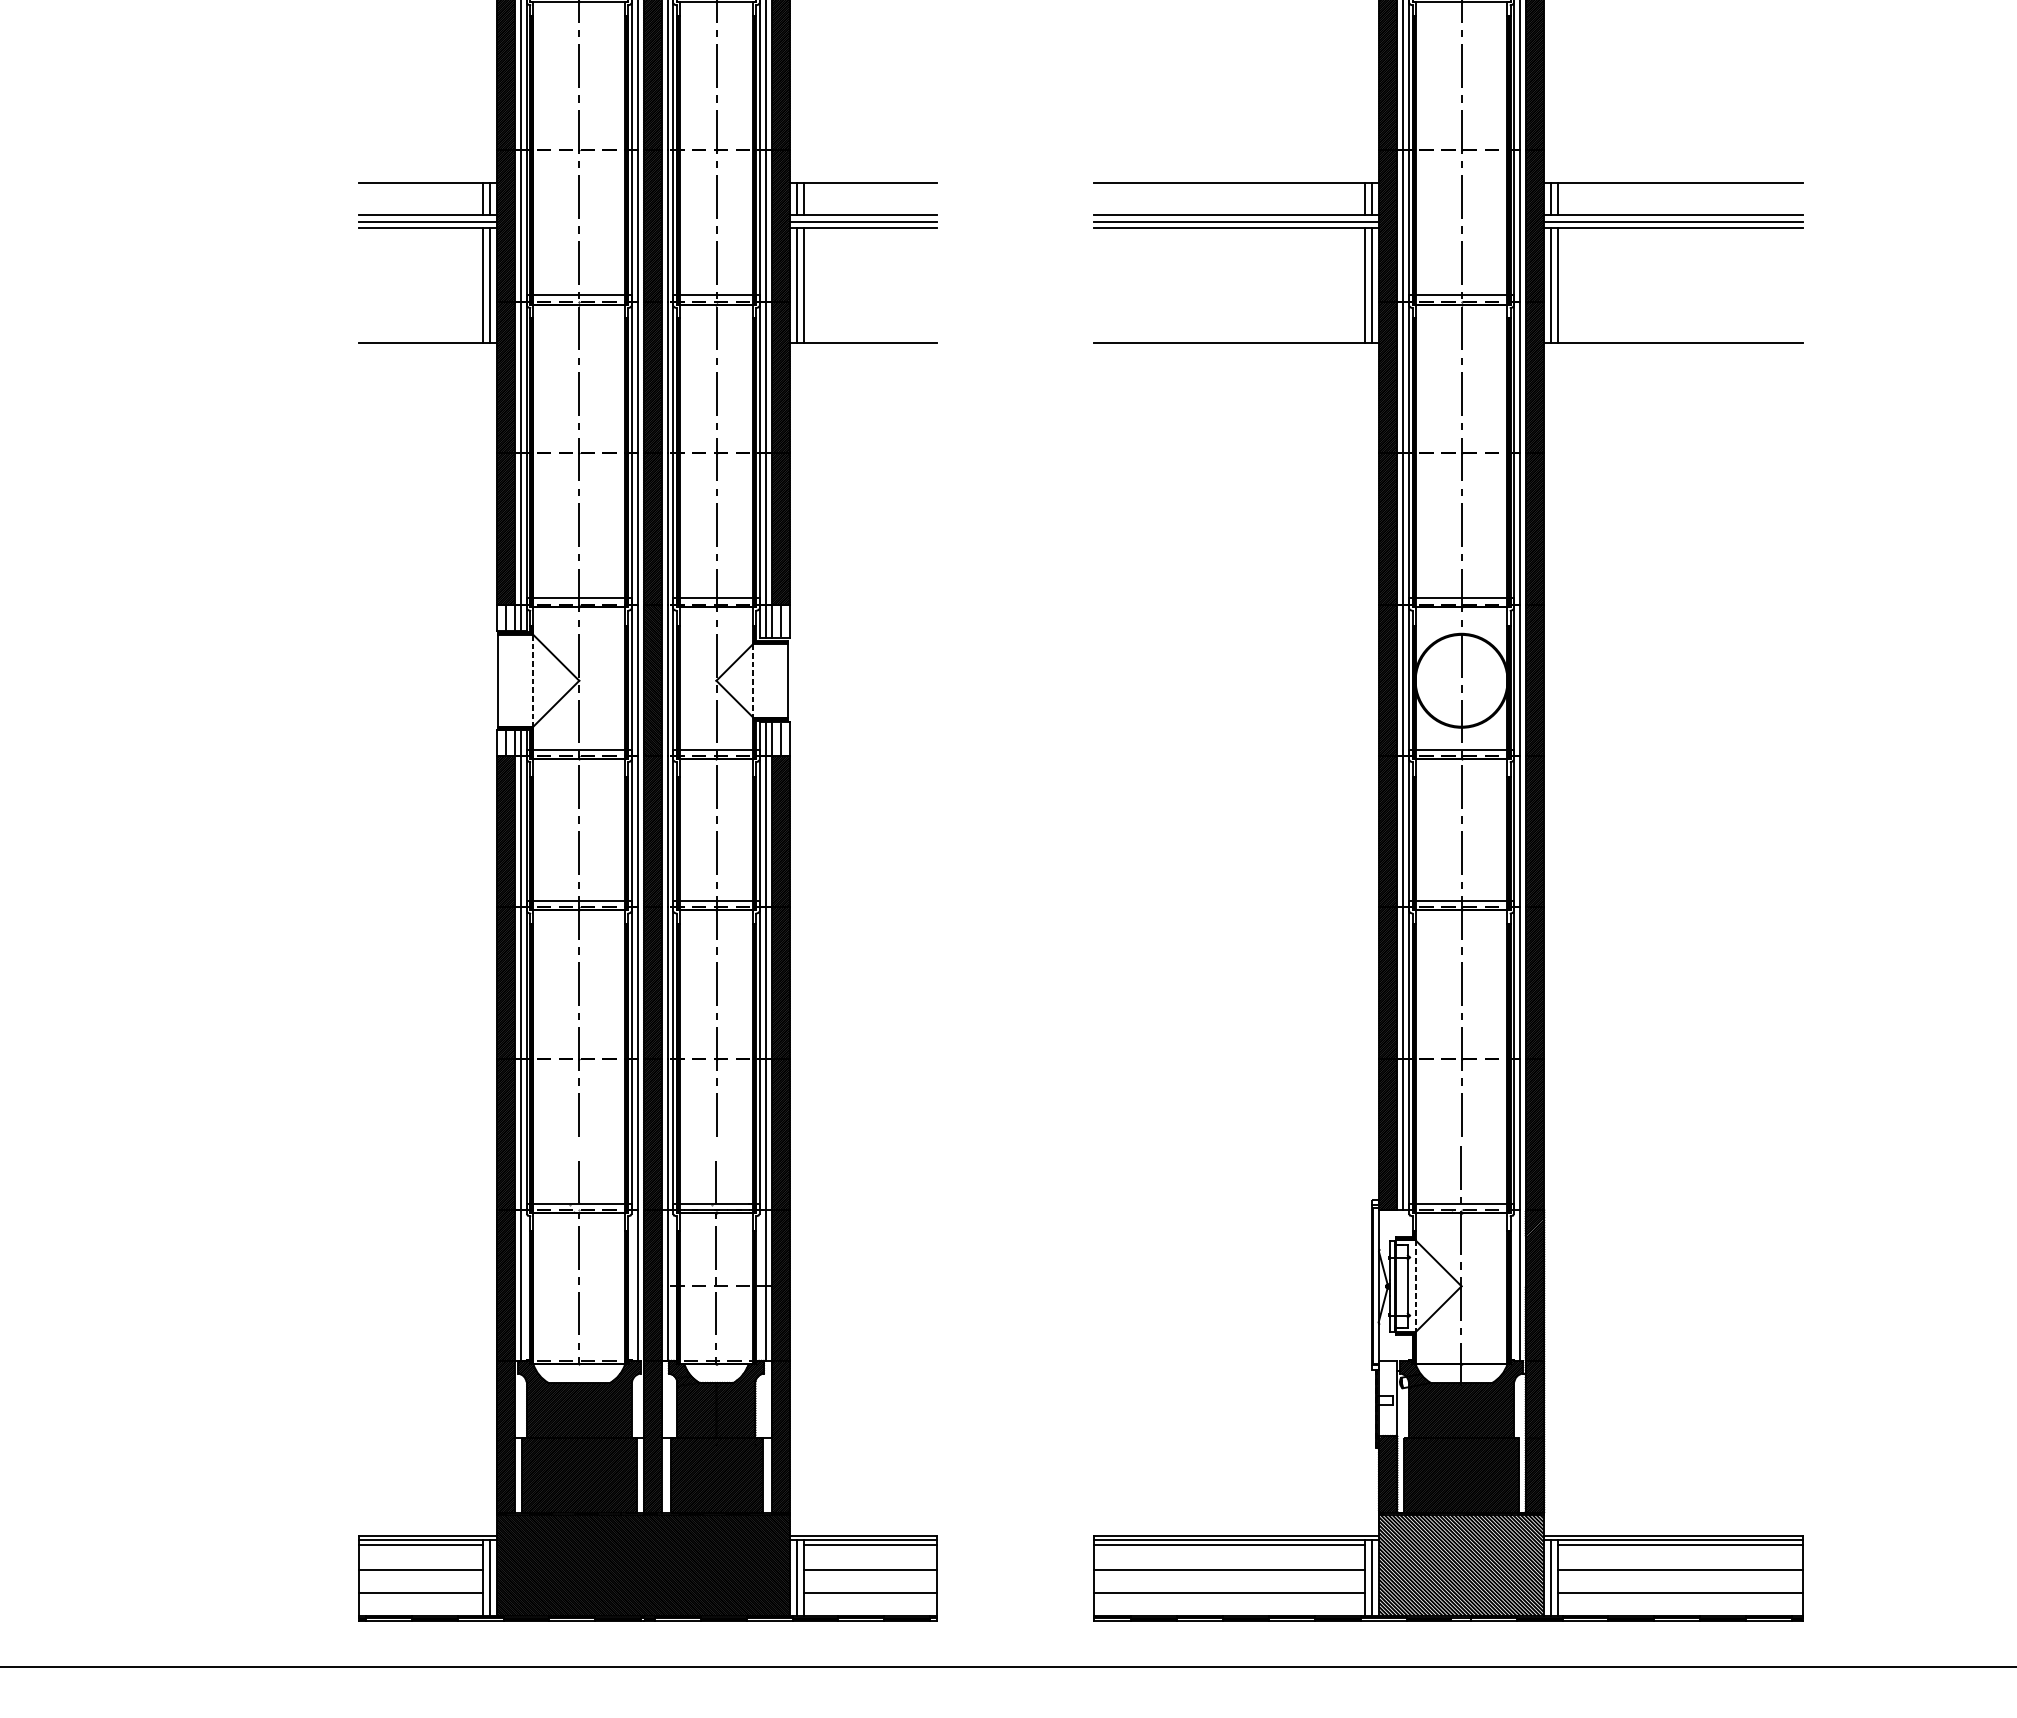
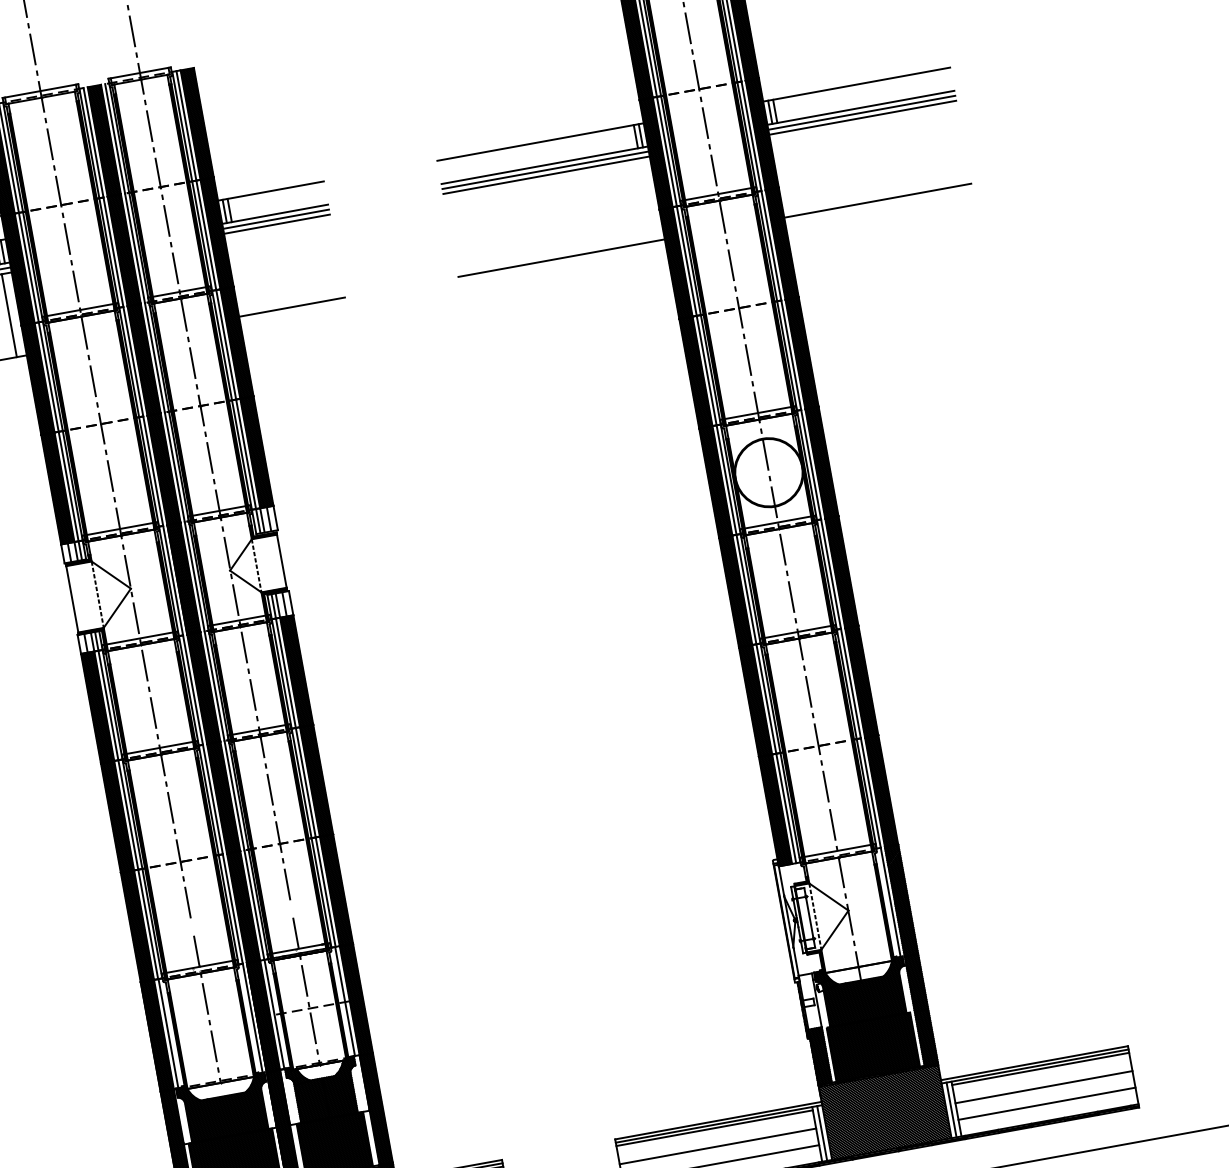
line: (489, 285) -> (14, 314), removed
line: (796, 285) -> (236, 274), removed
line: (803, 285) -> (241, 273), removed
line: (1365, 285) -> (647, 199), removed
line: (1372, 285) -> (652, 198), removed
line: (1551, 285) -> (782, 175), removed
line: (1557, 285) -> (786, 174), removed

